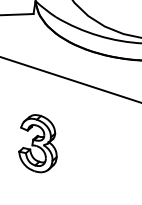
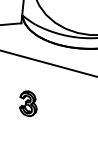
part: (38, 143) -> (28, 103), size x0.7

